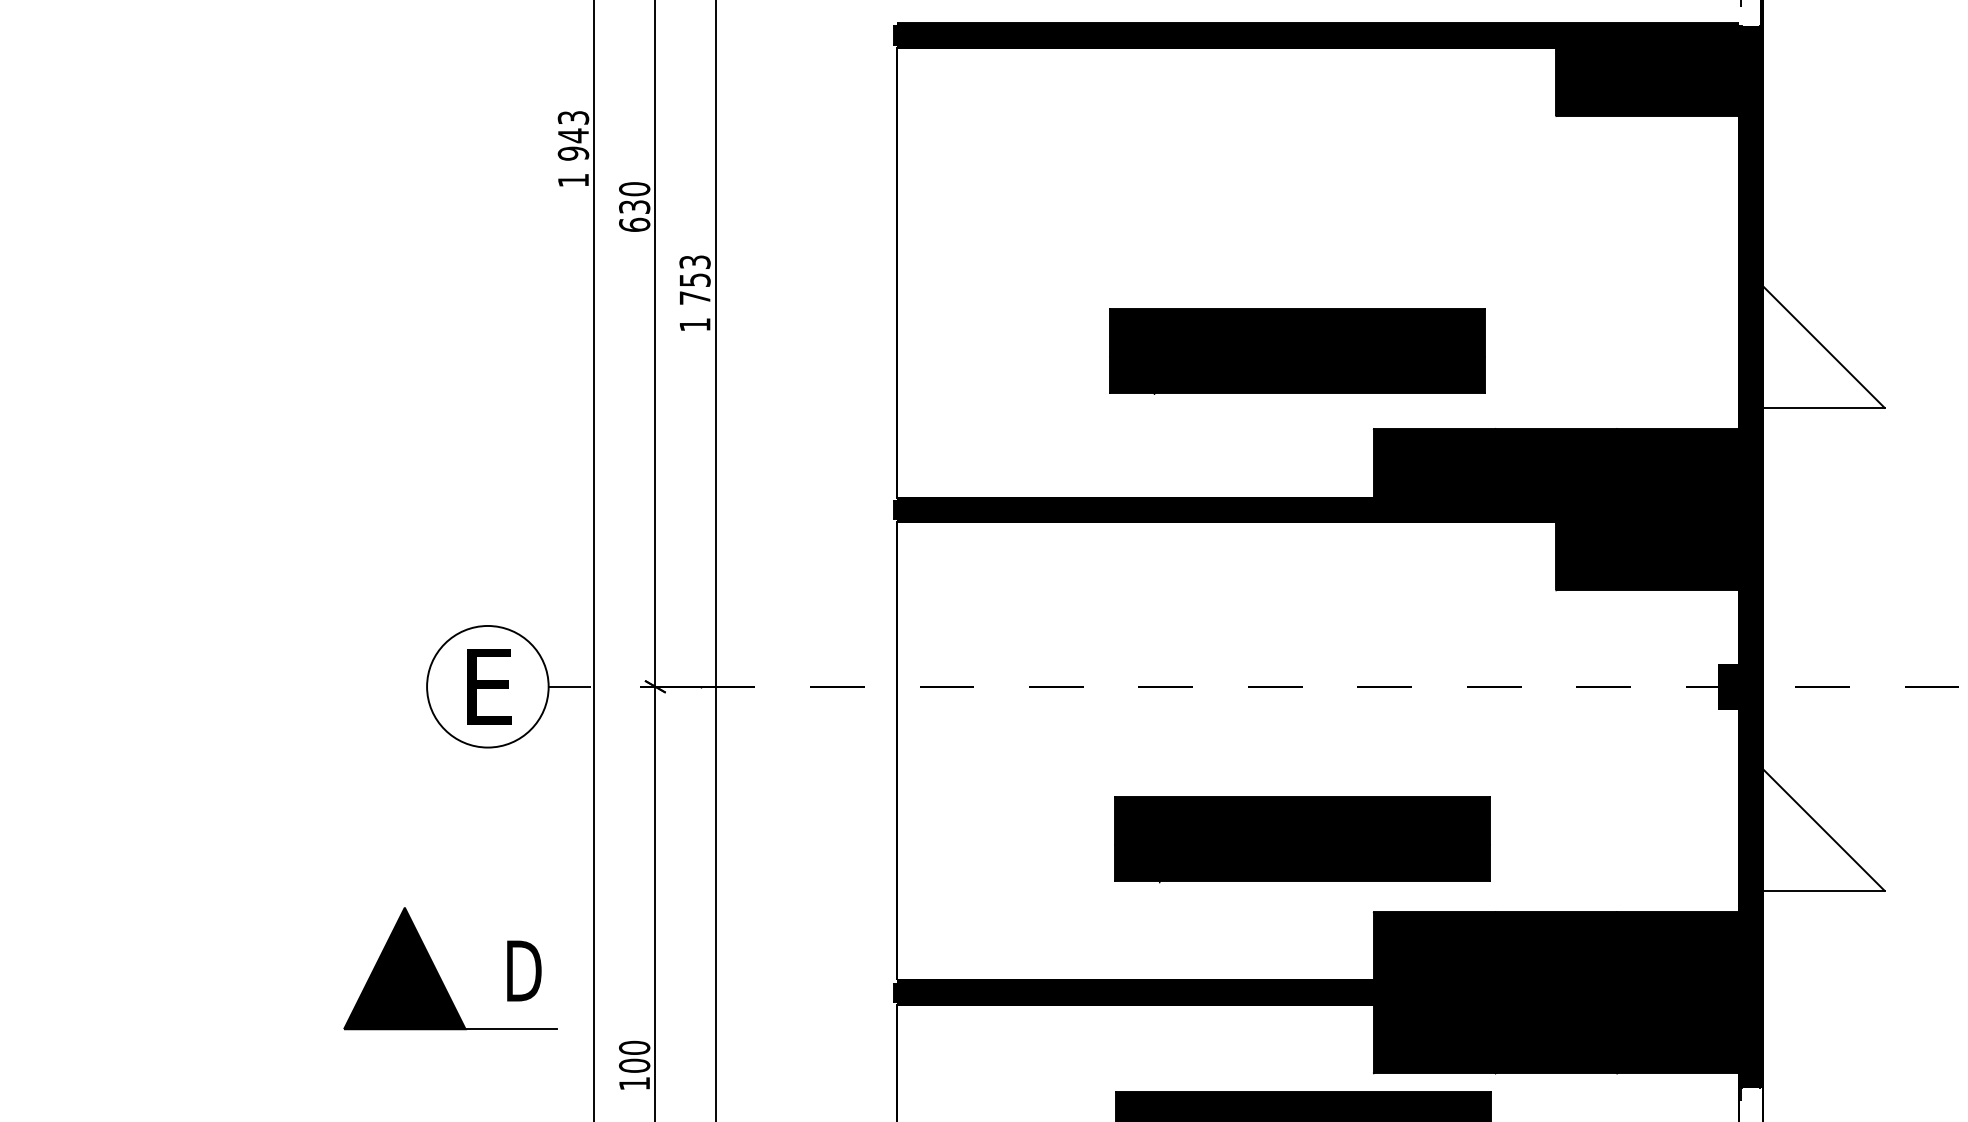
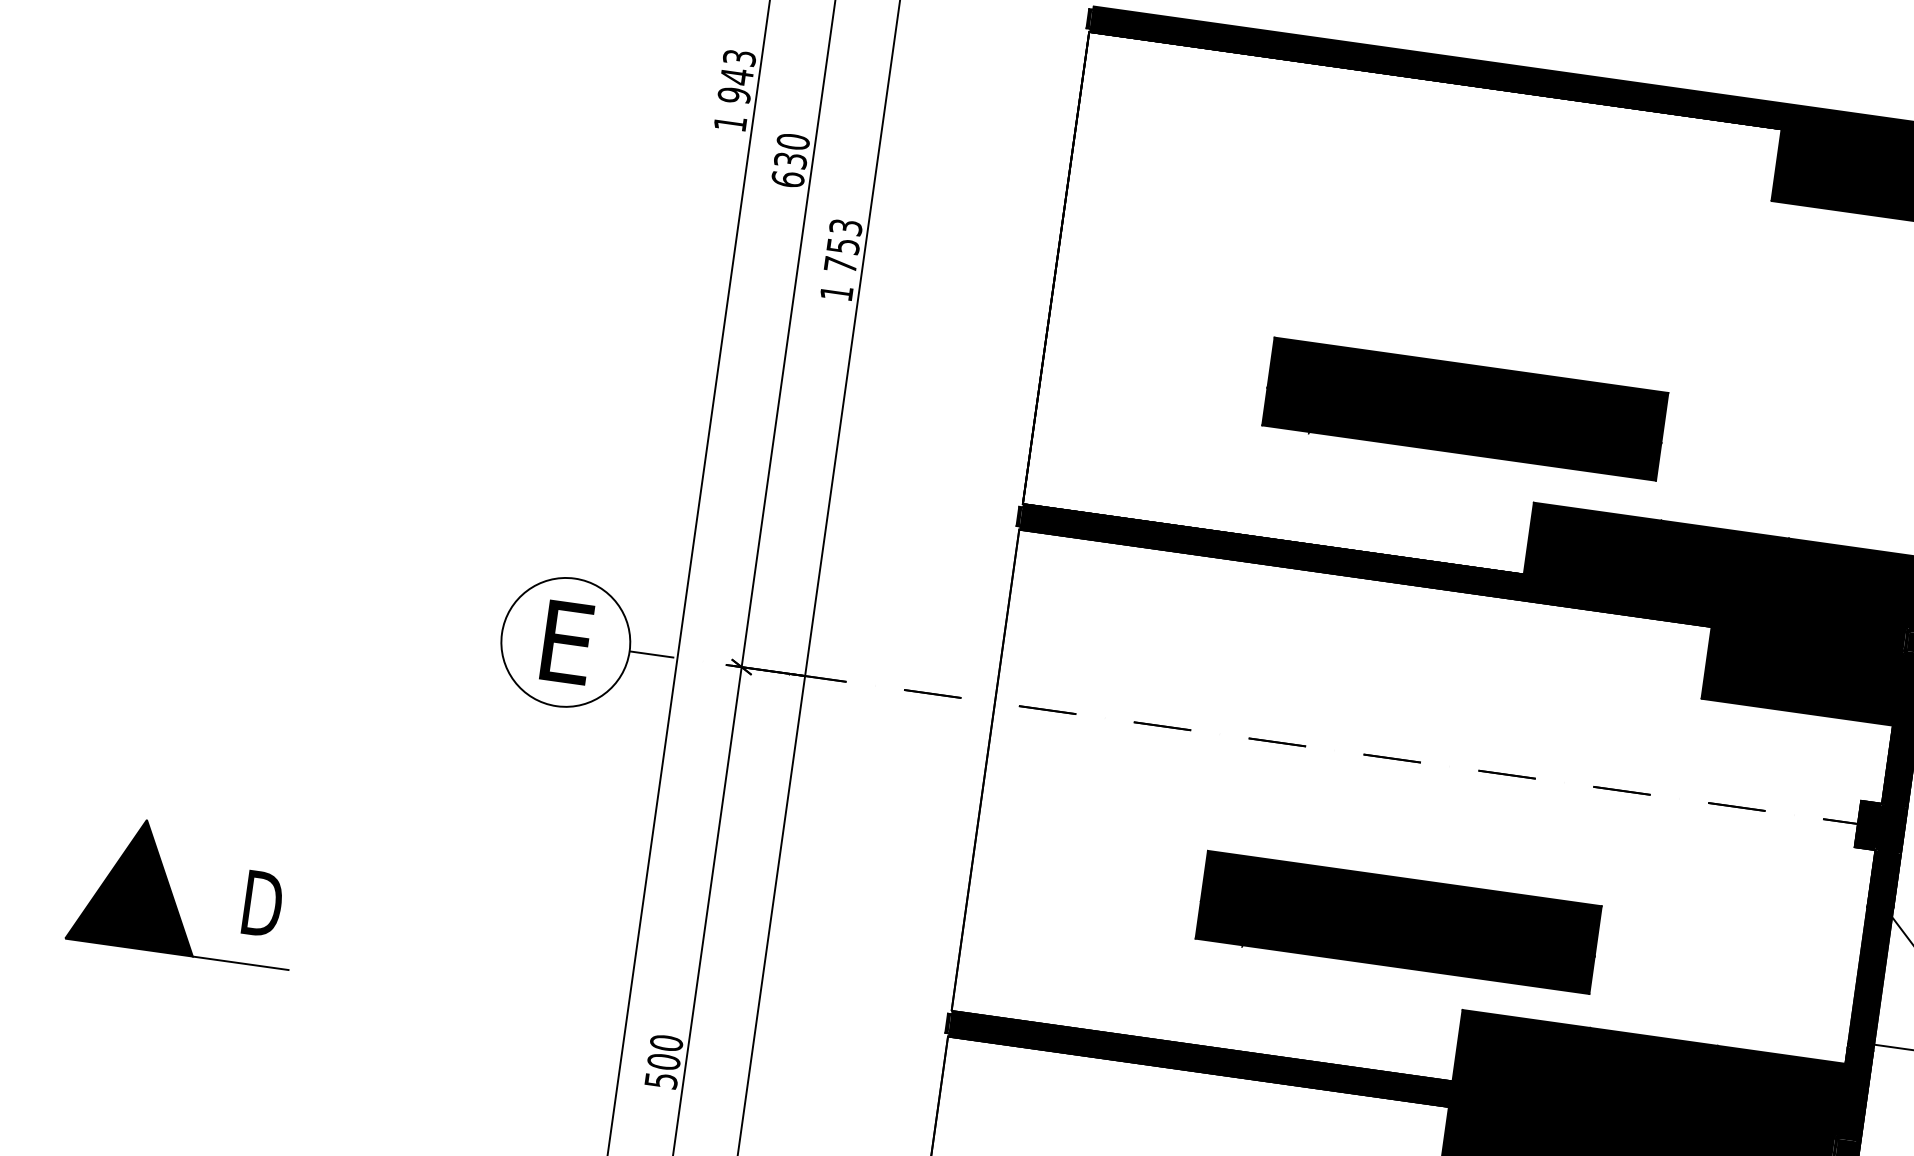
part: (439, 974) -> (173, 895), moved
text: (634, 1083) -> (661, 1080), 100 -> 500

